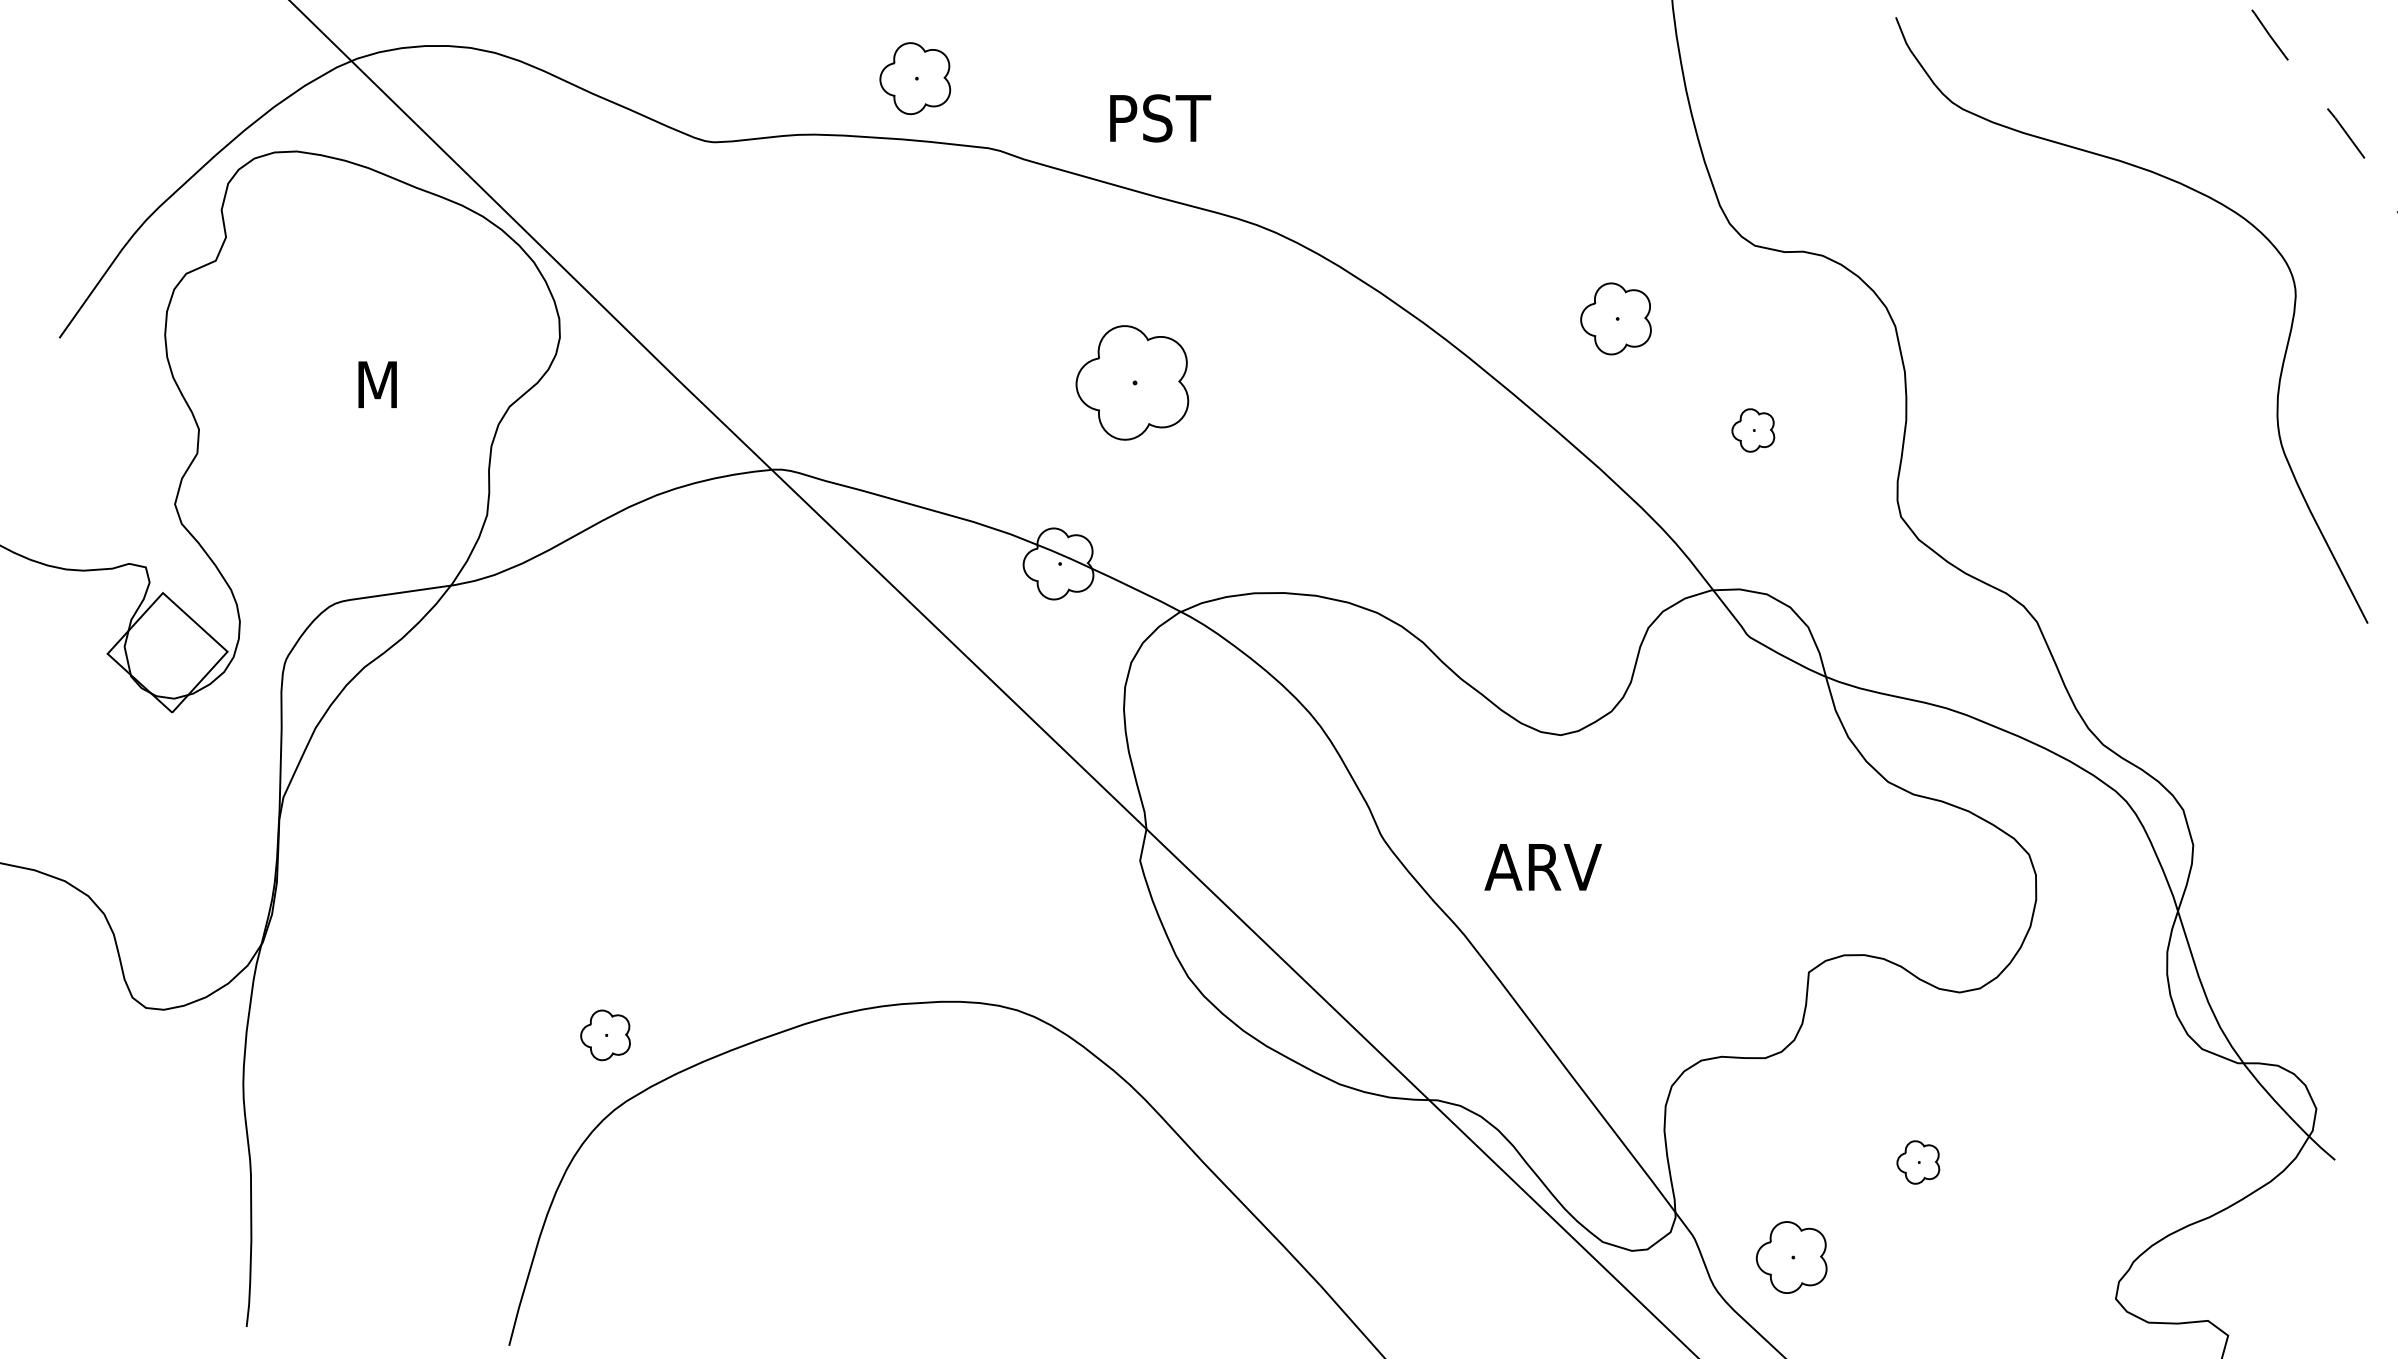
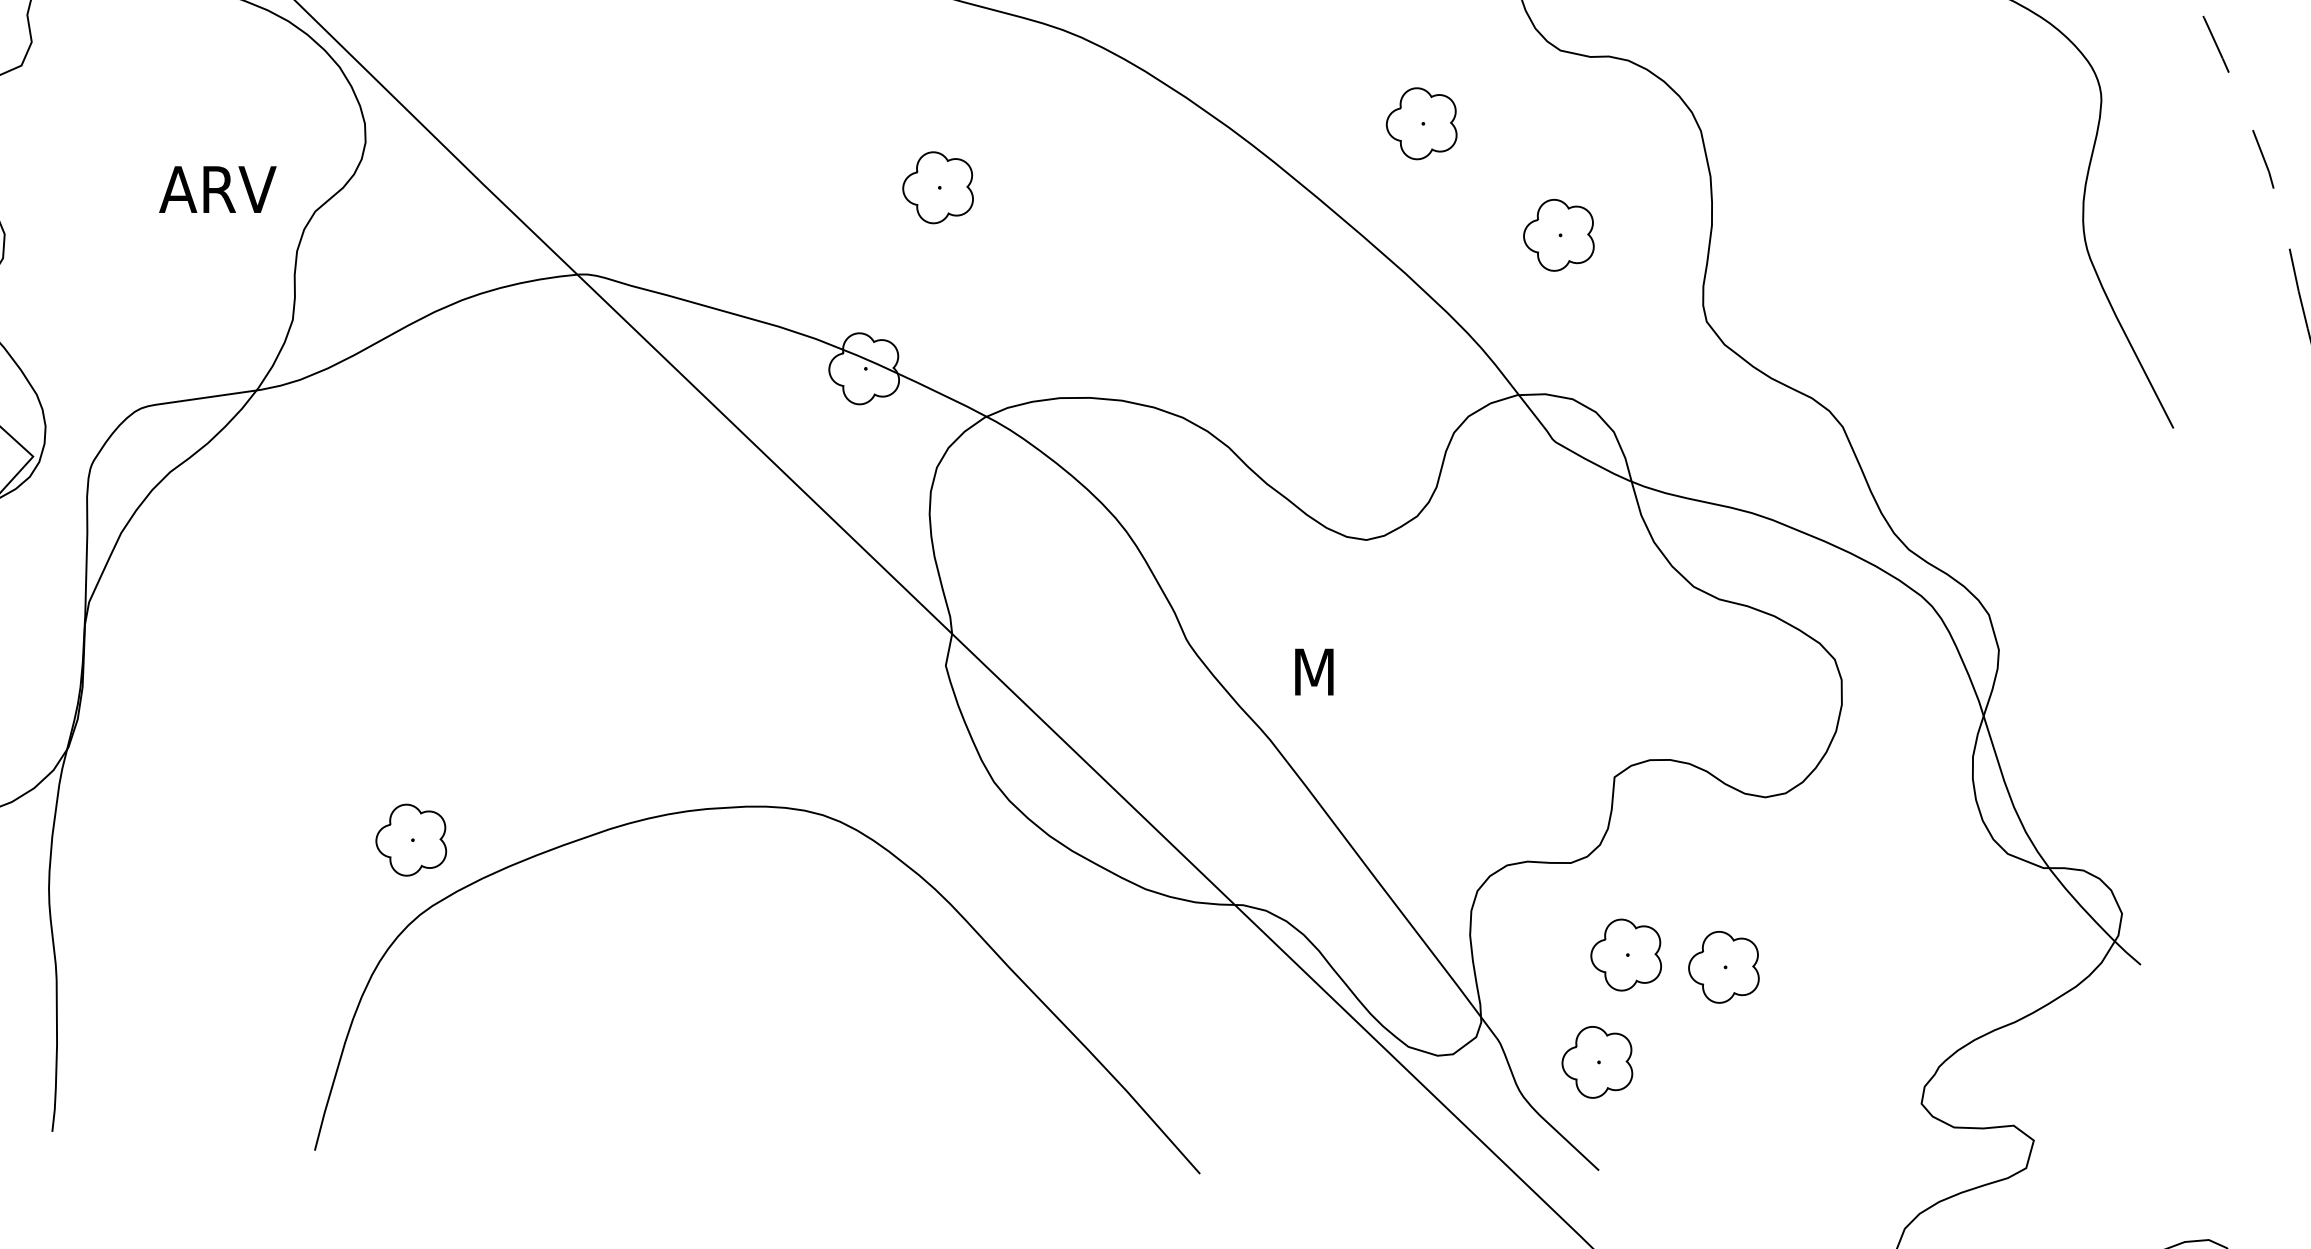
part: (1132, 382) -> (938, 187), size x0.62
text: (411, 384) -> (217, 189), M -> ARV
part: (1753, 430) -> (1559, 235), size x1.67
text: (1542, 867) -> (1348, 672), ARV -> M
part: (605, 1035) -> (411, 840), size x1.43
part: (1820, 1149) -> (1626, 954), added
part: (1918, 1162) -> (1724, 967), size x1.67

